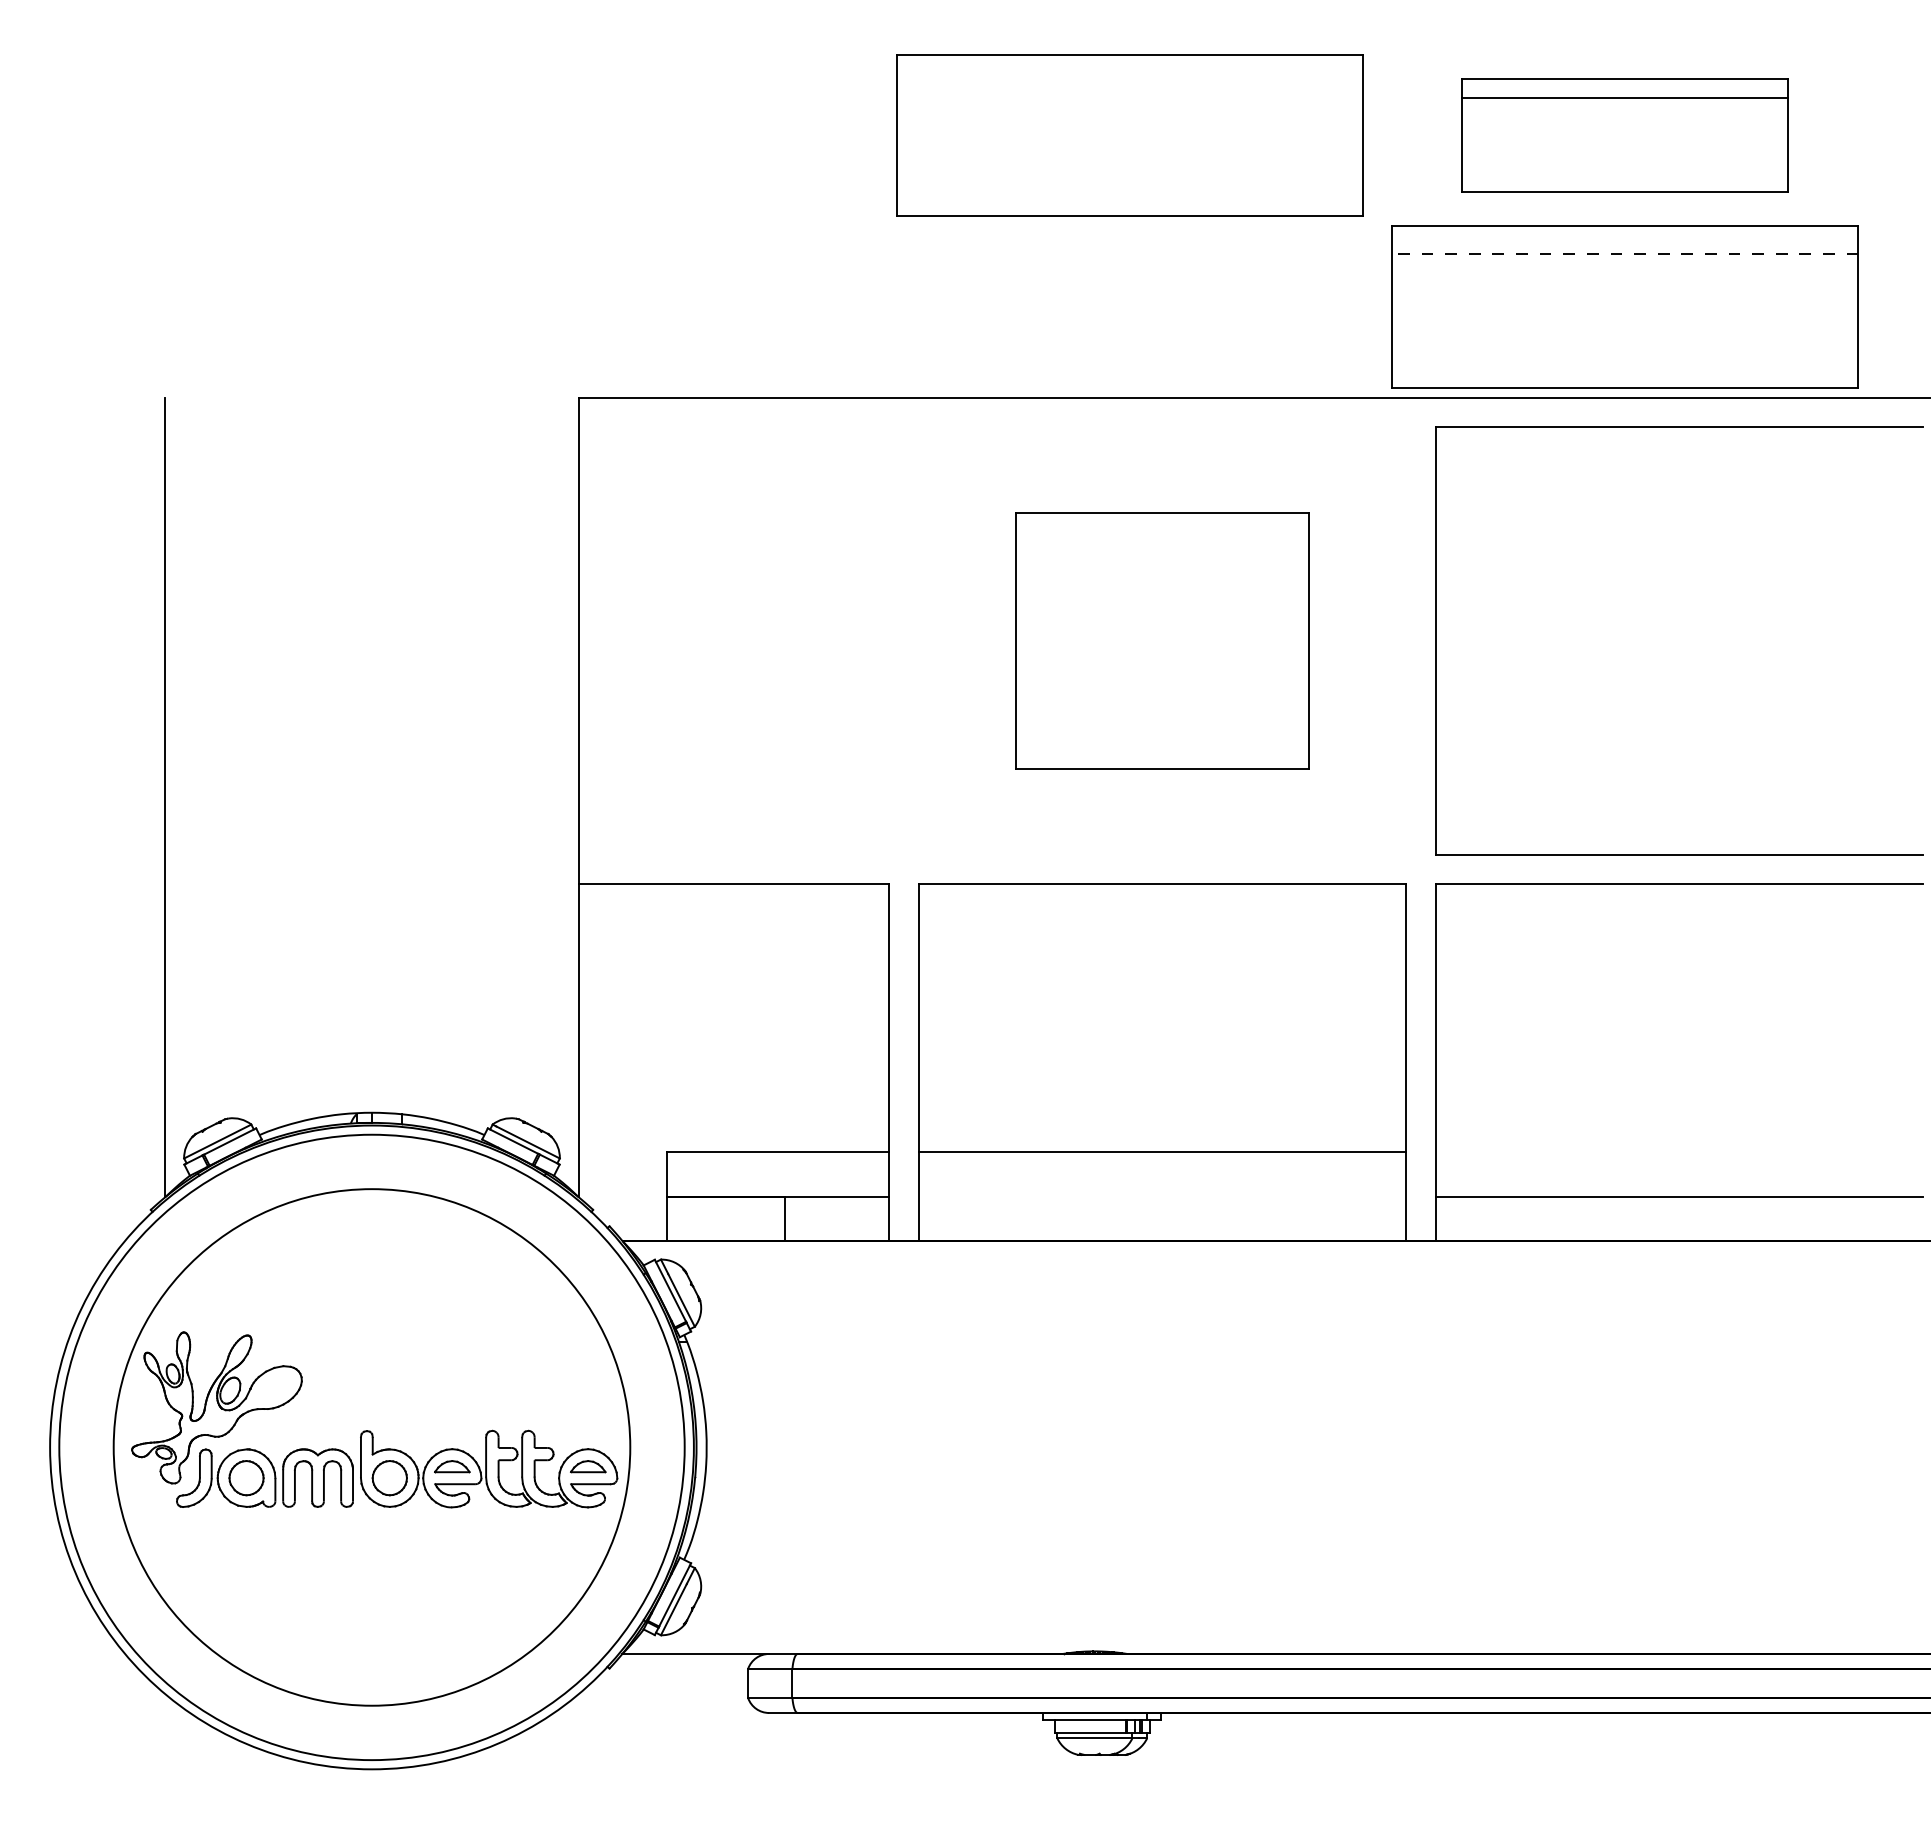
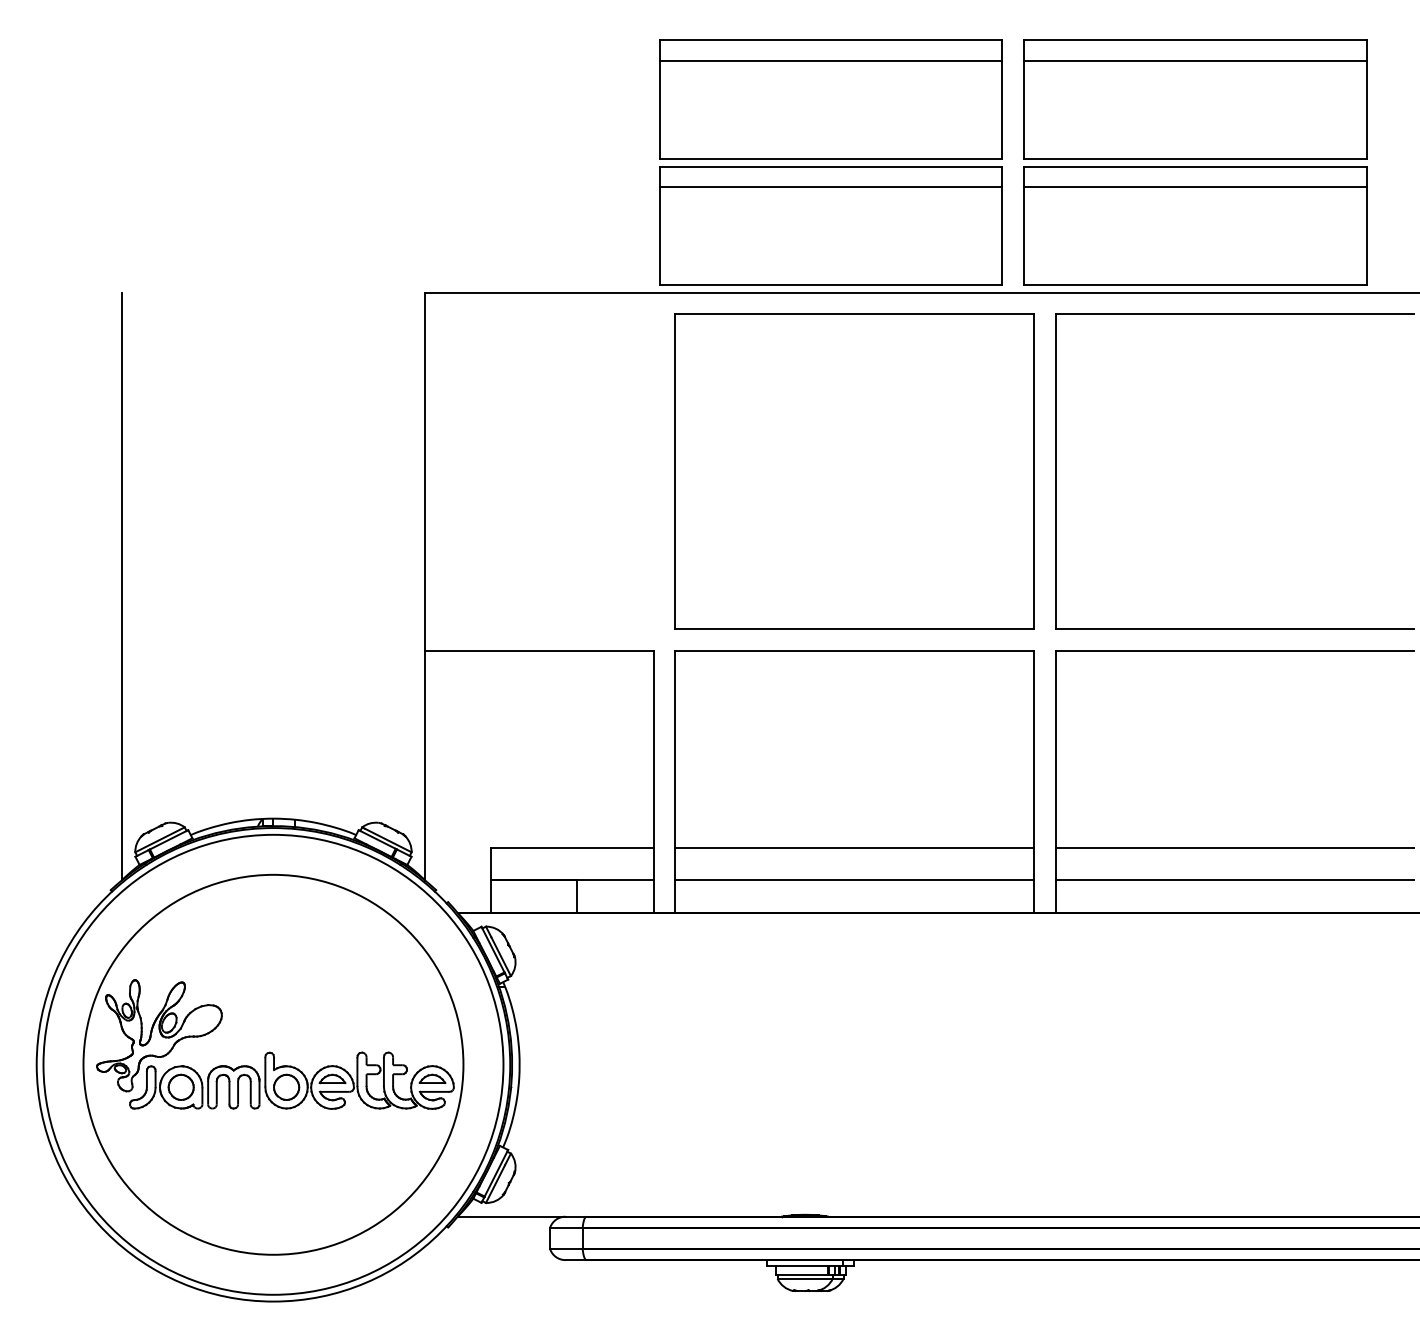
line: (1129, 82) -> (830, 60), added
part: (1624, 135) -> (1194, 99), size x1.43
line: (1625, 253) -> (1195, 186), dashed -> solid
part: (1129, 306) -> (830, 225), added
part: (1162, 640) -> (854, 471), size x1.67
line: (1678, 1152) -> (1234, 847), added
line: (1161, 1196) -> (854, 880), added

